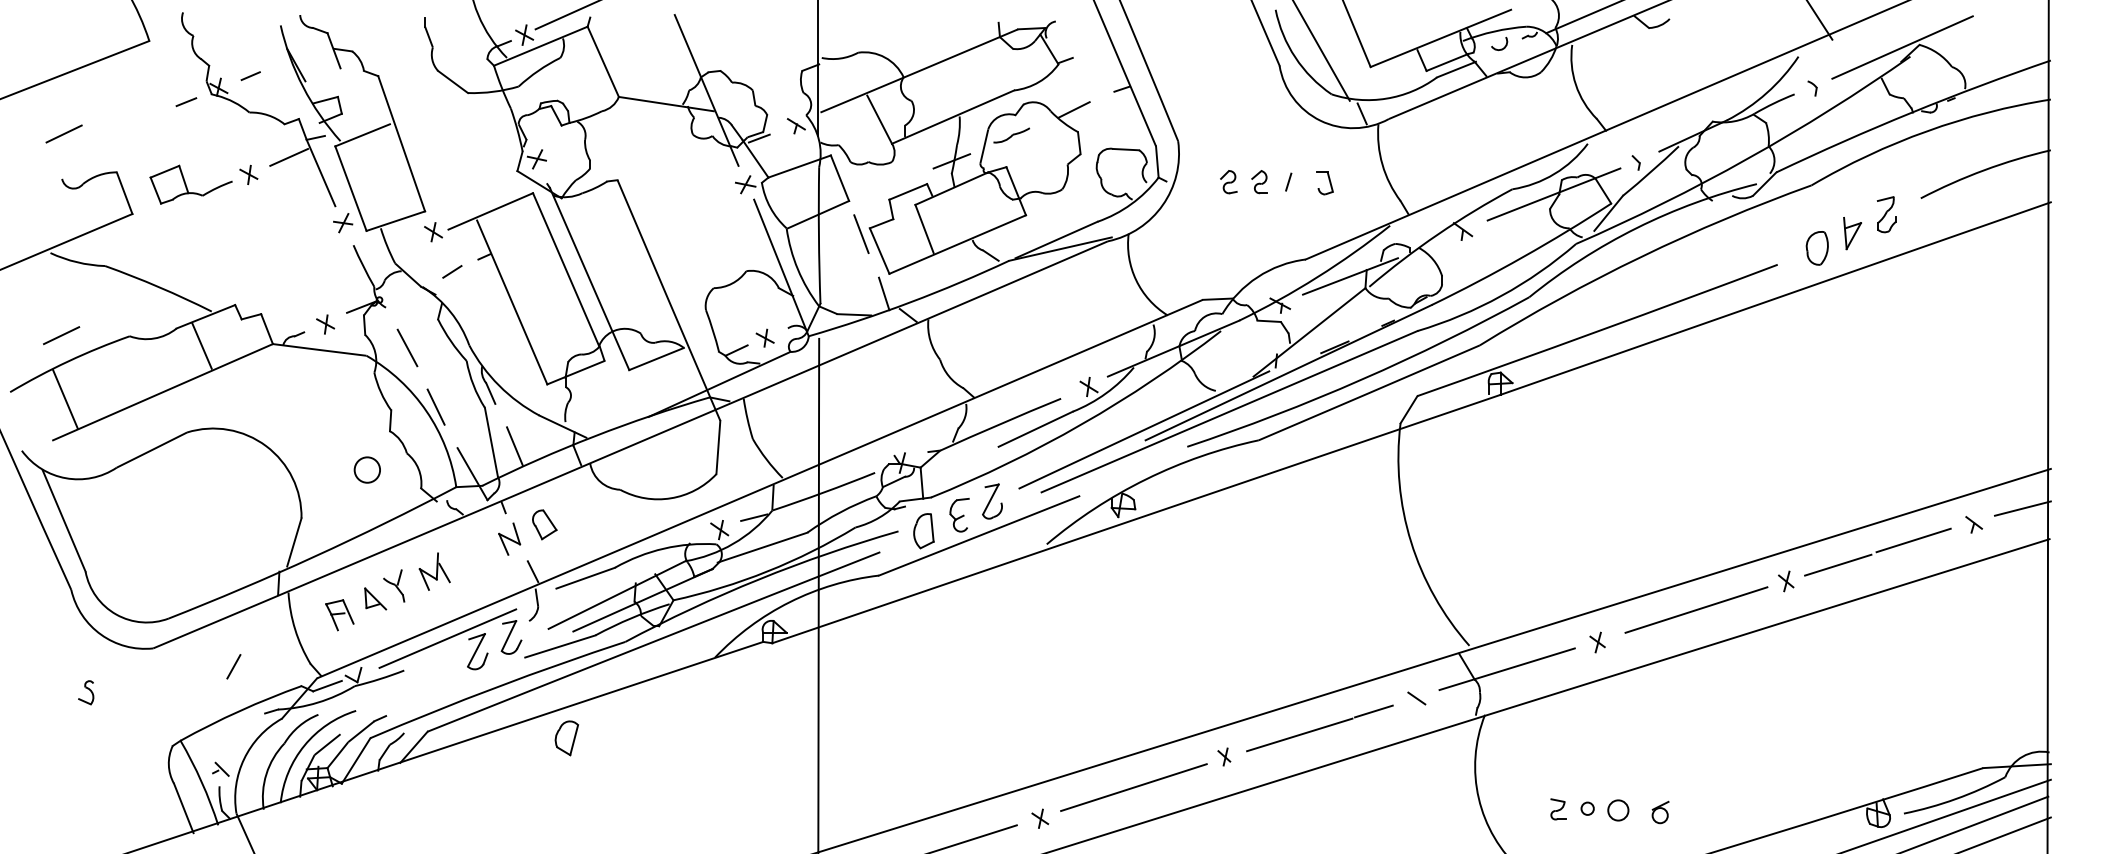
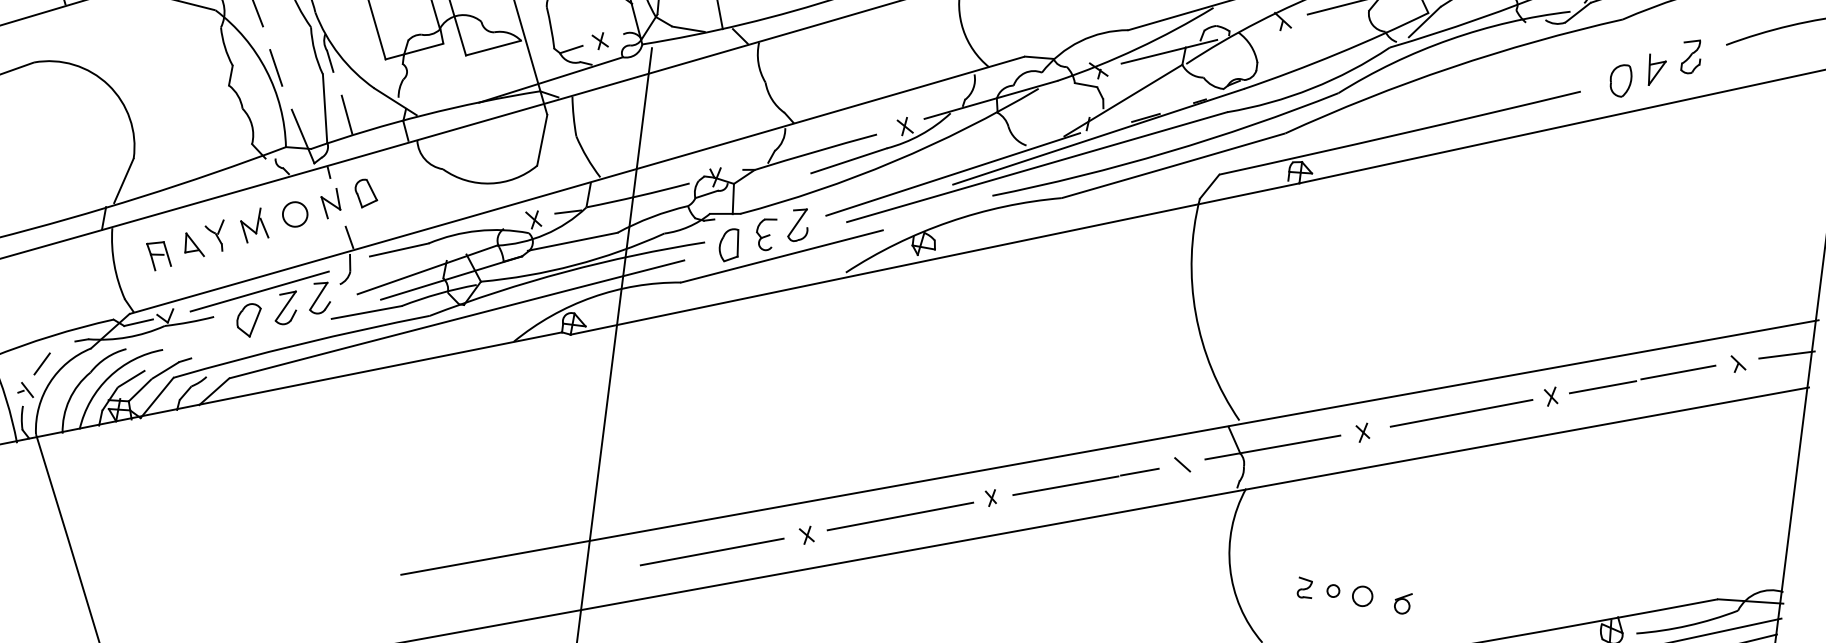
circle: (366, 469) -> (294, 213), moved
line: (233, 666) -> (41, 363), moved
part: (566, 738) -> (248, 320), moved

